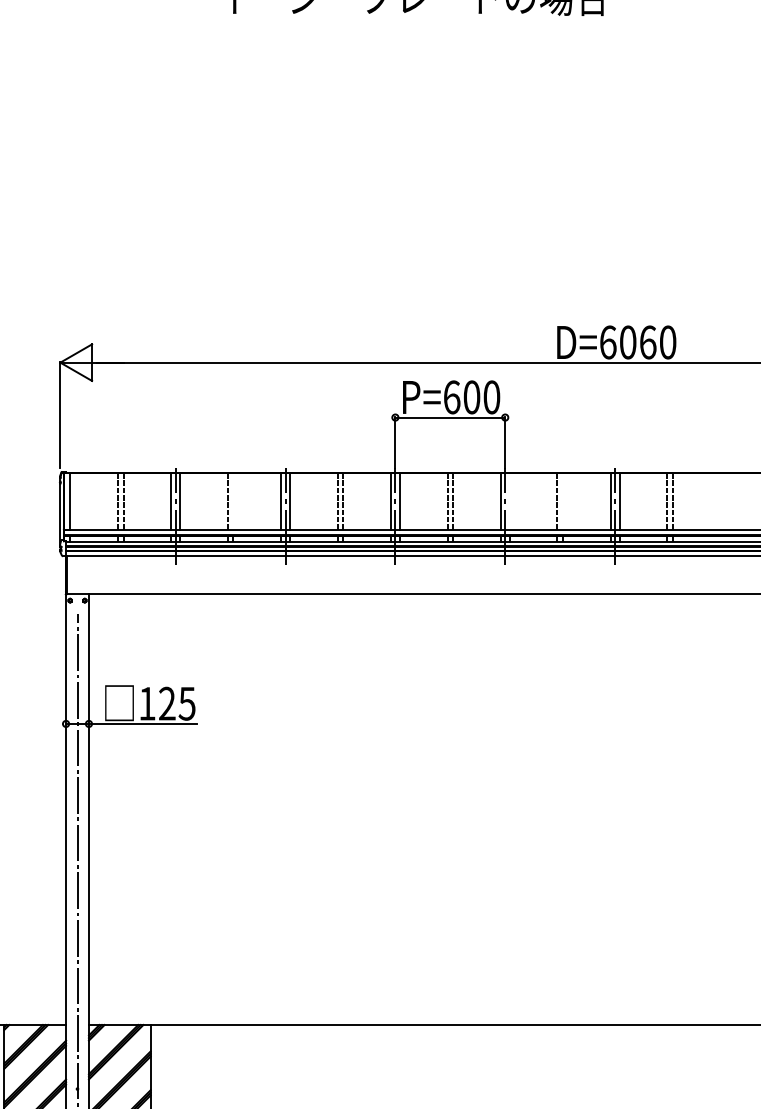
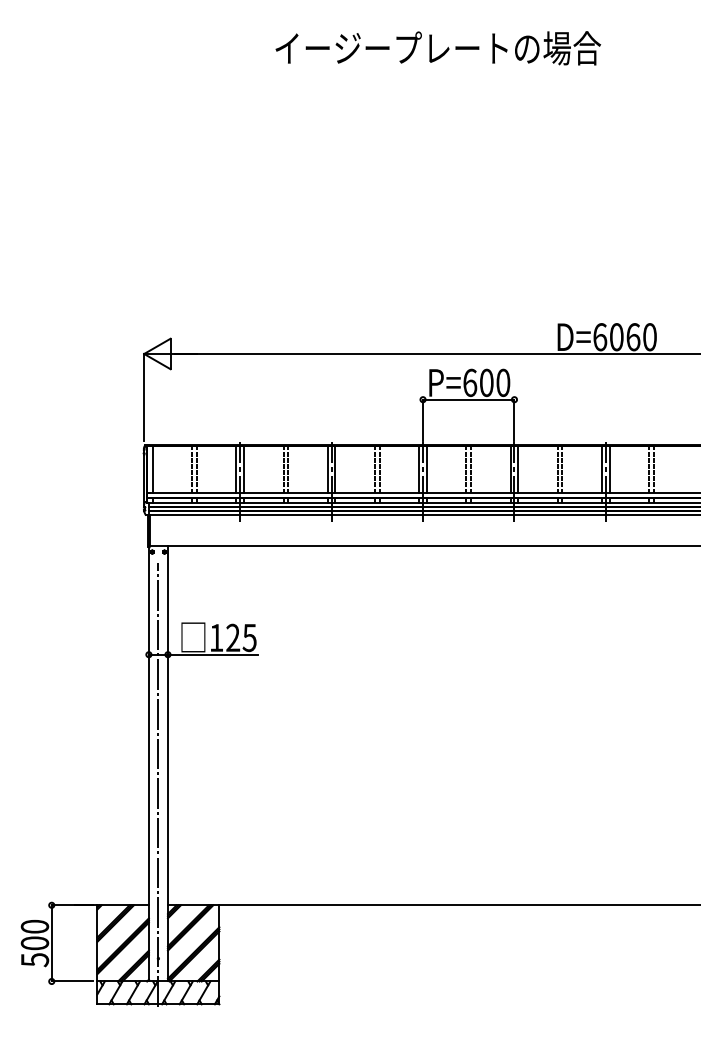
line: (233, 501) -> (288, 469), added
line: (510, 501) -> (518, 469), added
line: (562, 501) -> (562, 469), added

